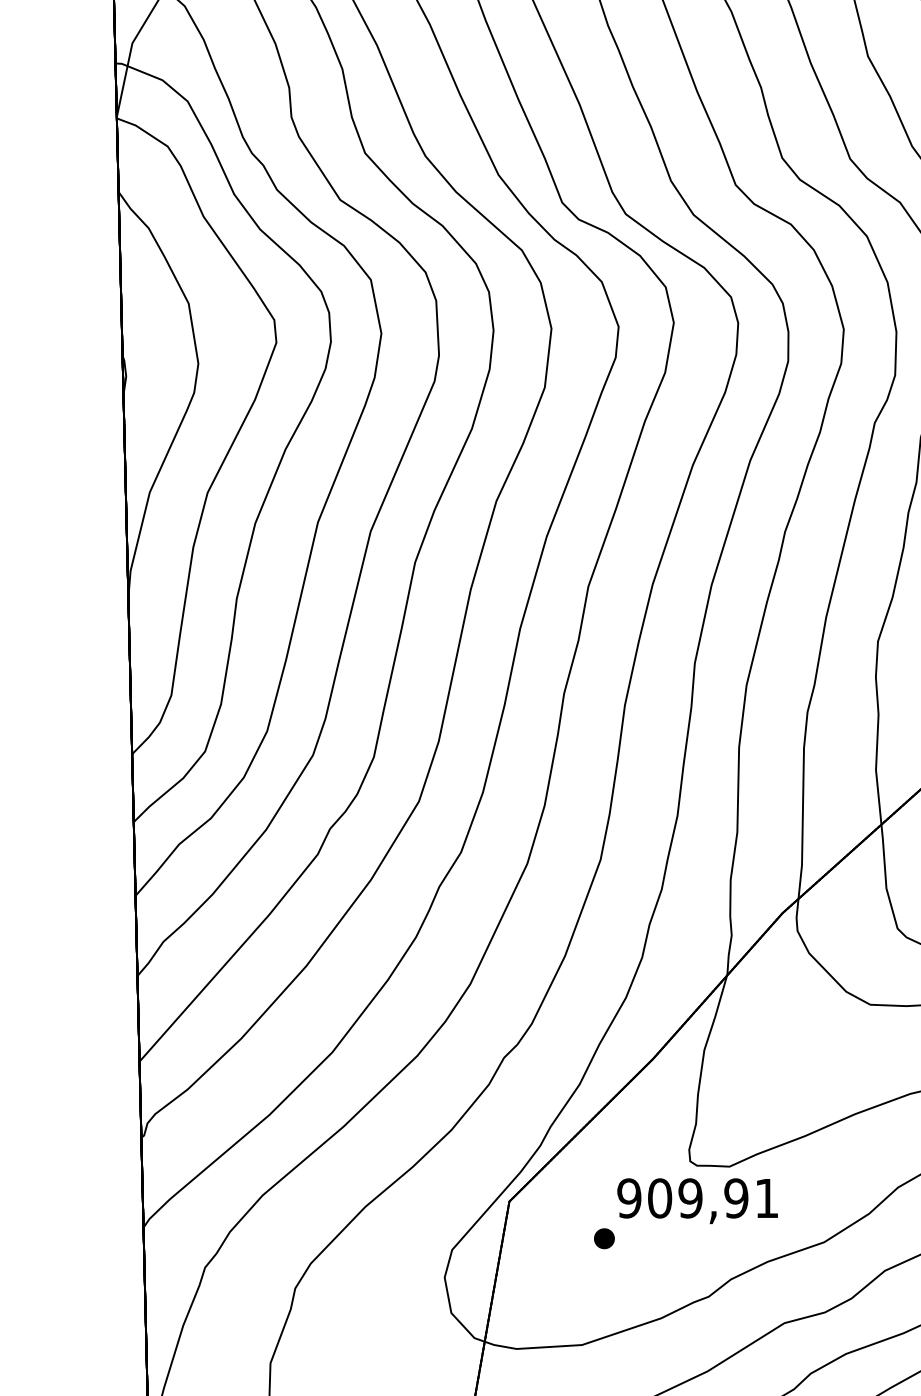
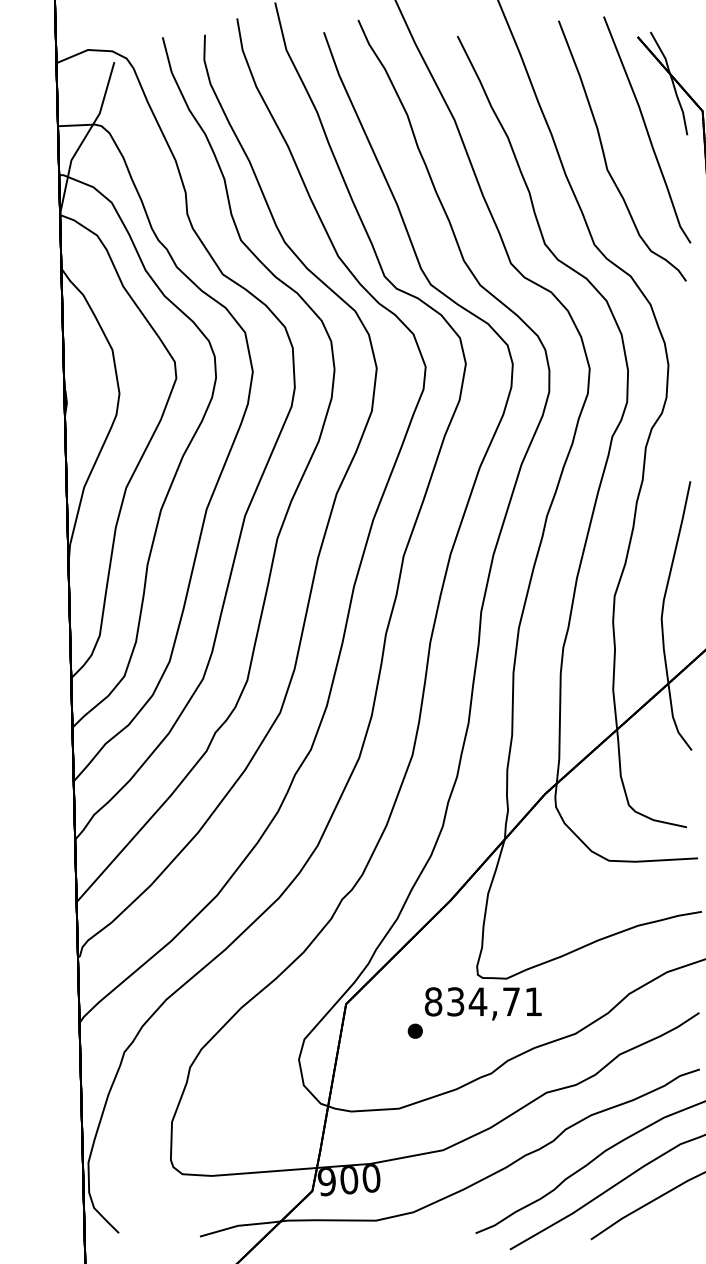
text: (682, 1197) -> (472, 1001), 909,91 -> 834,71

